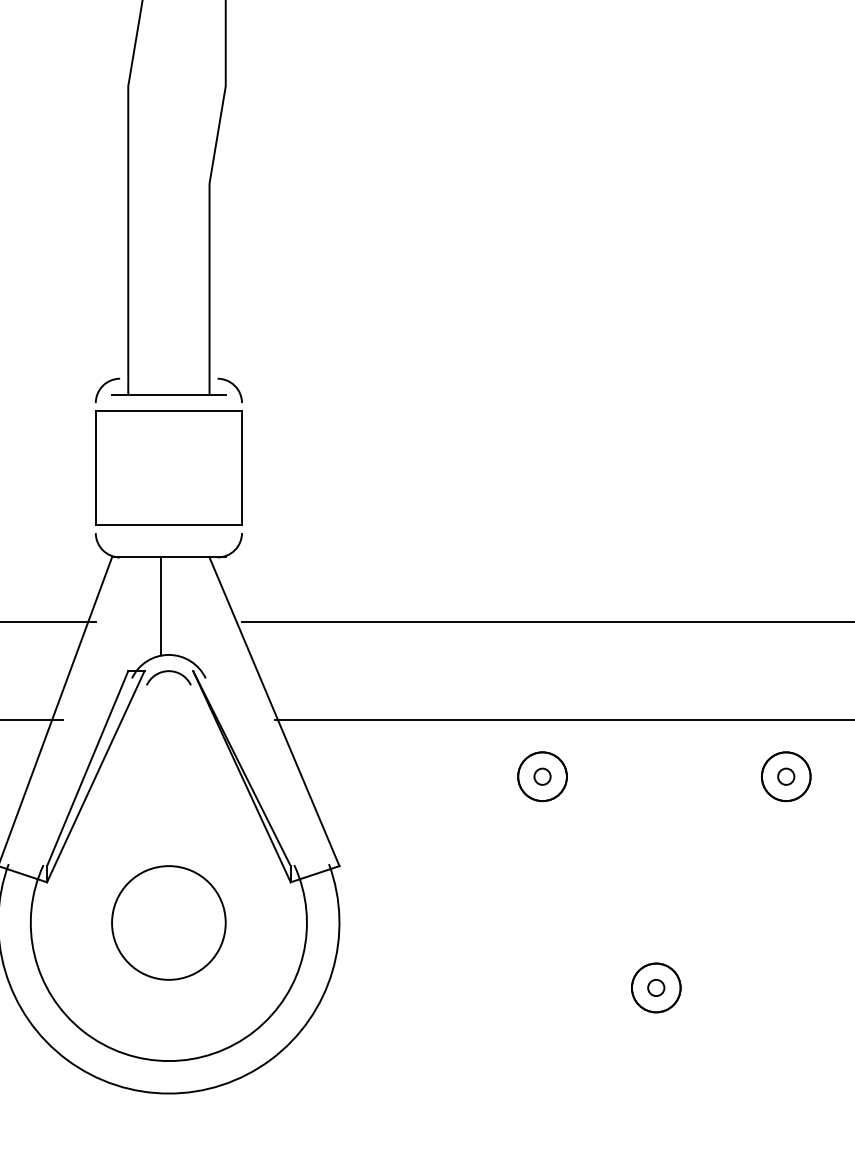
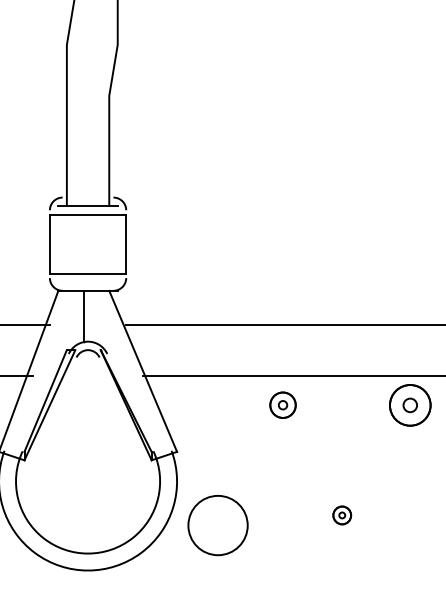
part: (784, 775) -> (409, 404), size x1.6
part: (167, 922) -> (217, 525), moved
part: (654, 988) -> (341, 515), size x0.7

